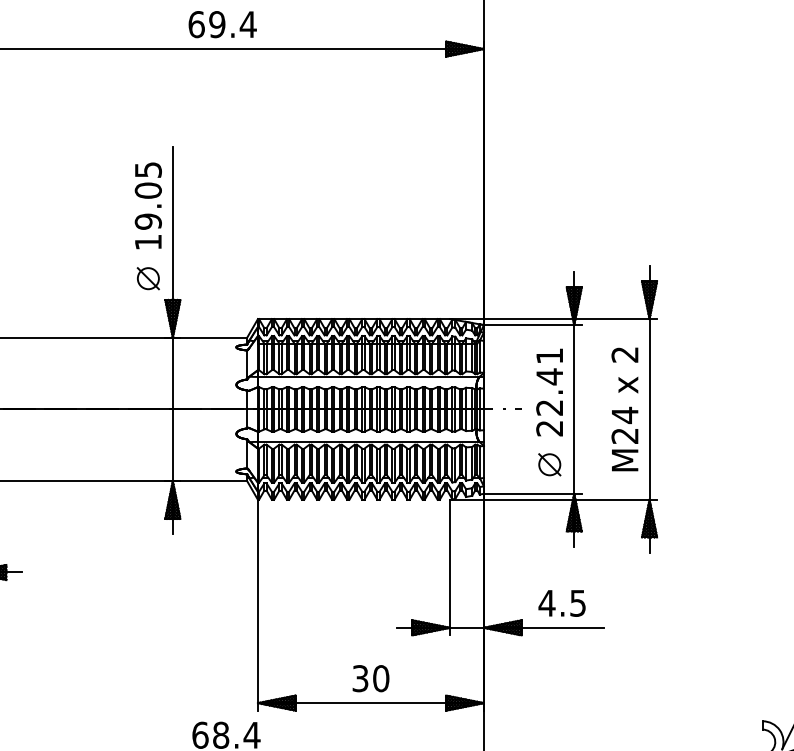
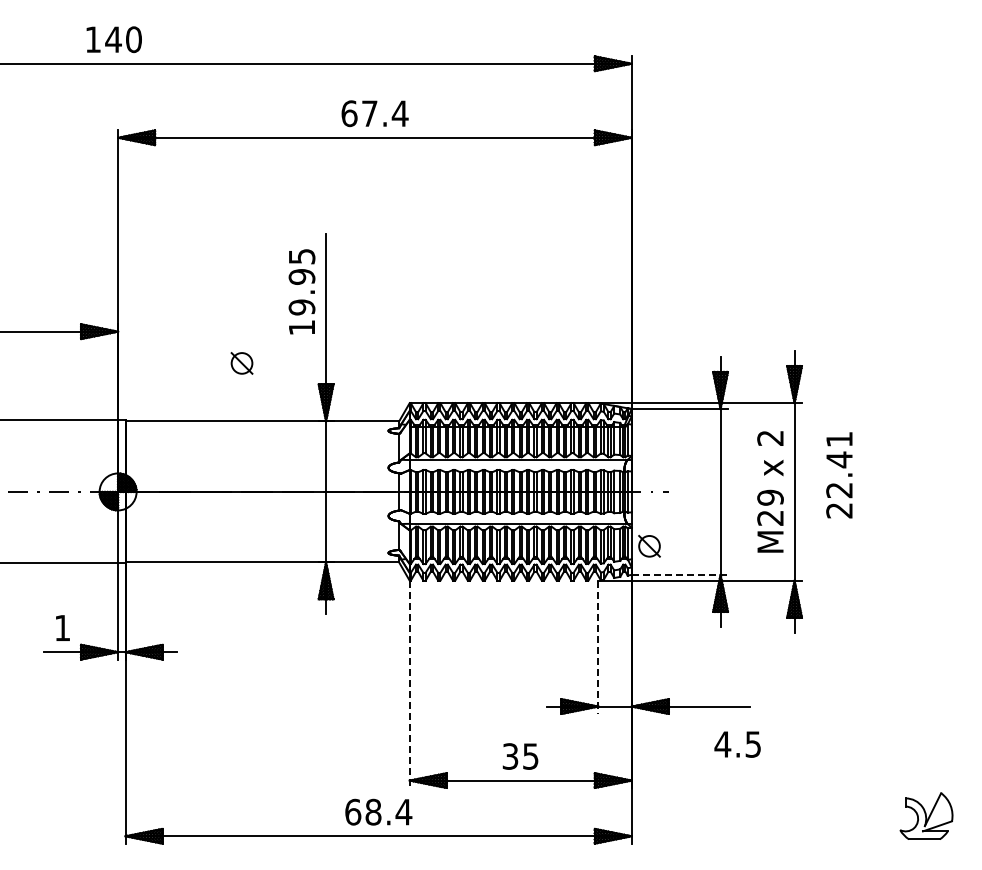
text: (217, 24) -> (369, 113), 69.4 -> 67.4
text: (148, 190) -> (302, 276), 19.05 -> 19.95
part: (147, 278) -> (241, 363), moved
text: (549, 392) -> (839, 475), moved
text: (625, 415) -> (770, 497), M24 -> M29
part: (549, 463) -> (649, 545), moved
line: (533, 493) -> (680, 574), solid -> dashed
line: (450, 567) -> (598, 647), solid -> dashed
text: (561, 603) -> (737, 744), moved
line: (257, 605) -> (409, 684), solid -> dashed
text: (380, 678) -> (530, 756), 30 -> 35

